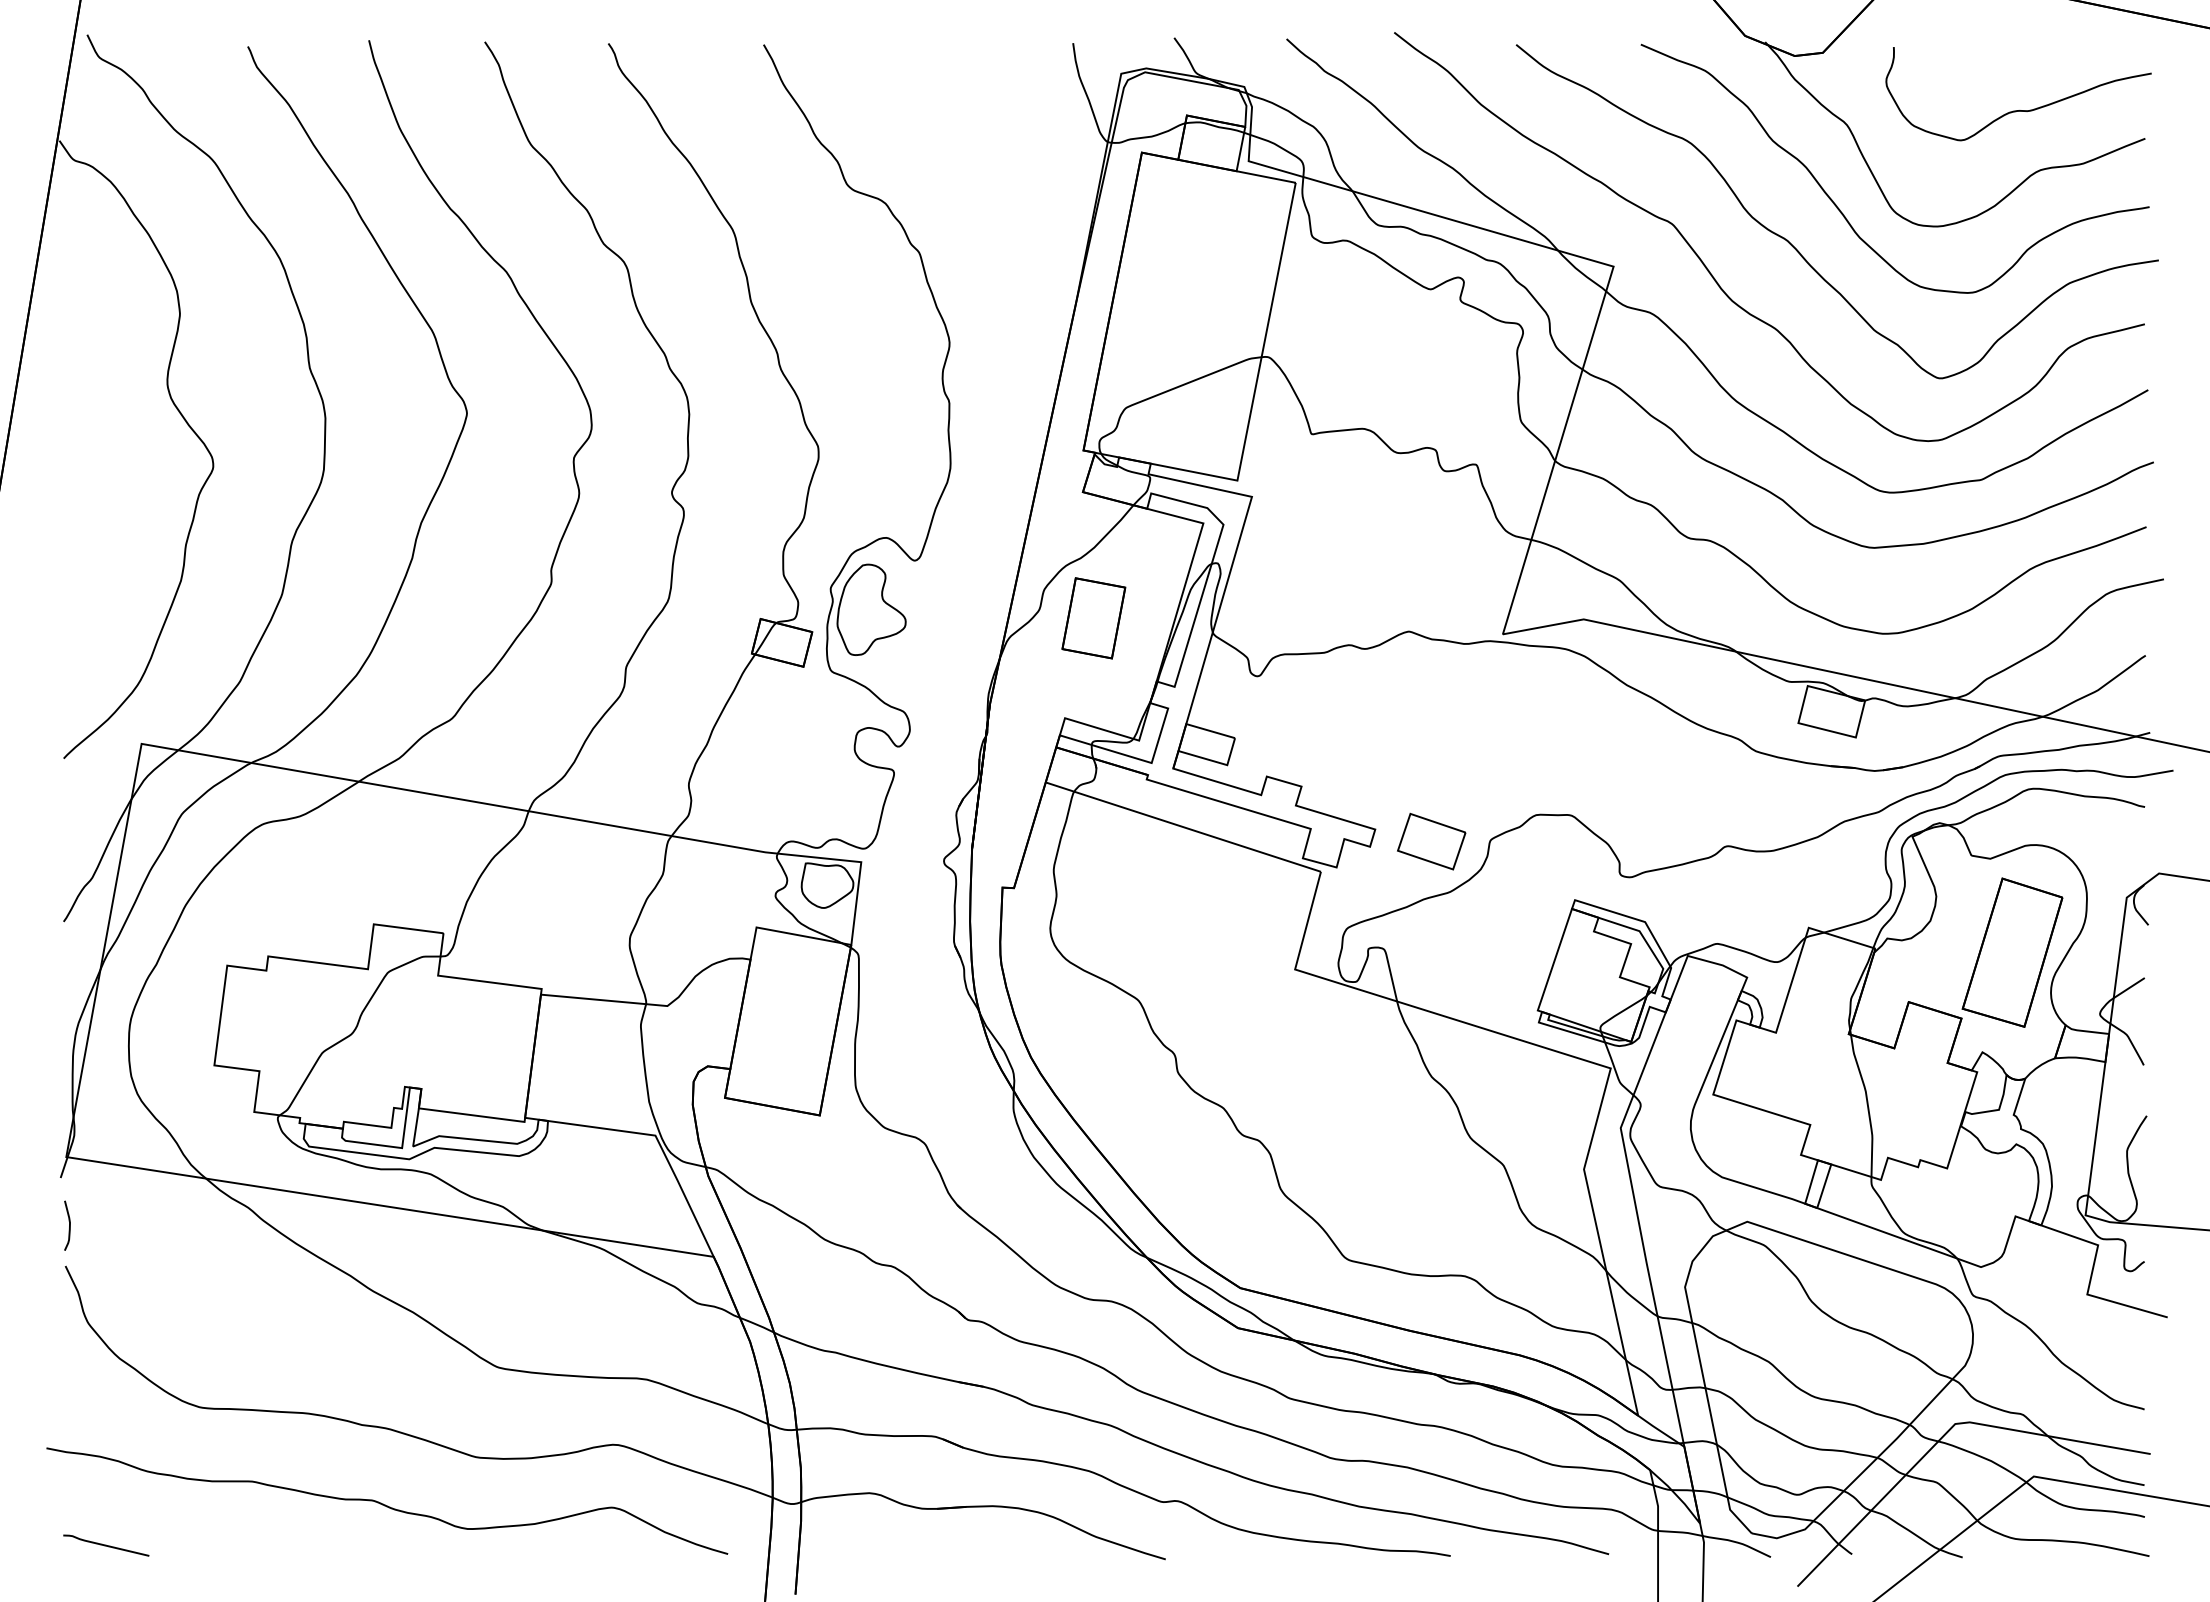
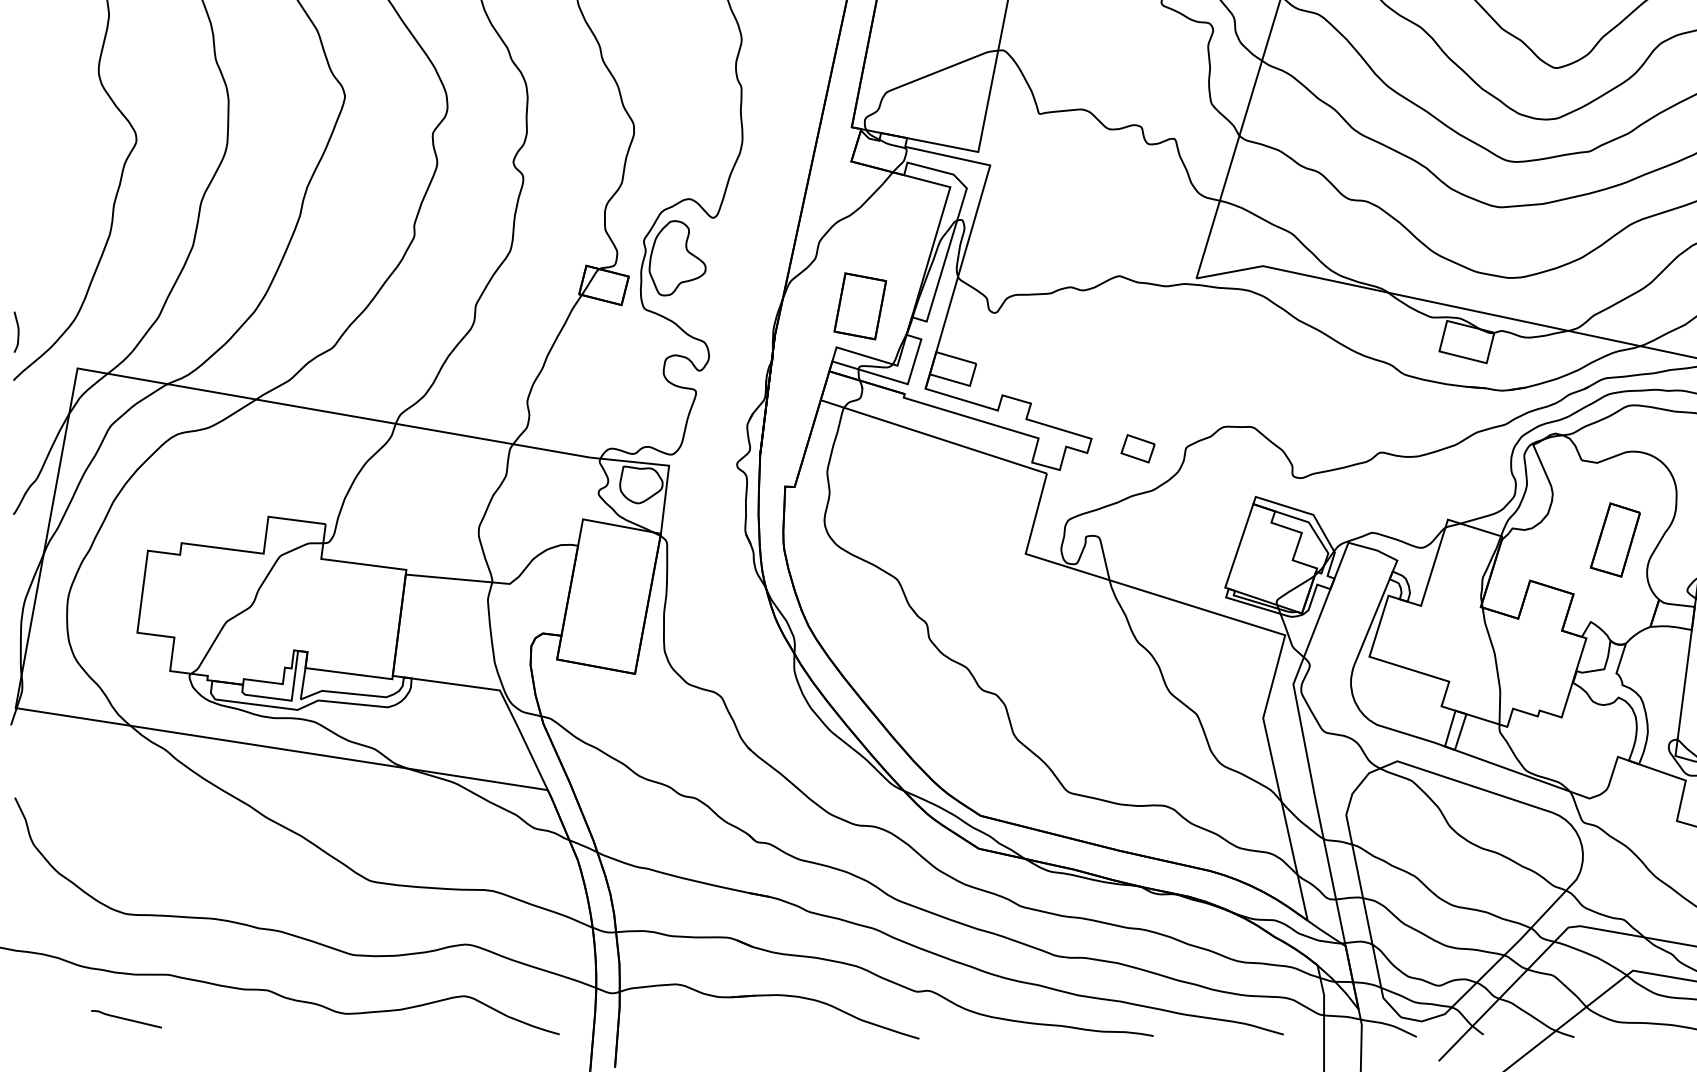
part: (1093, 618) -> (860, 306), moved
part: (1431, 841) -> (1137, 448), size x0.6
part: (2012, 952) -> (1615, 539), size x0.6
curve: (69, 1225) -> (18, 331), moved
curve: (106, 1545) -> (126, 1019), moved

